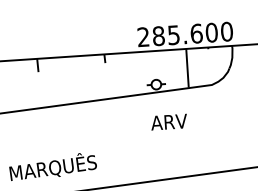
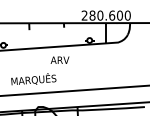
text: (174, 34) -> (100, 15), 285.600 -> 280.600
text: (168, 120) -> (59, 59), moved

